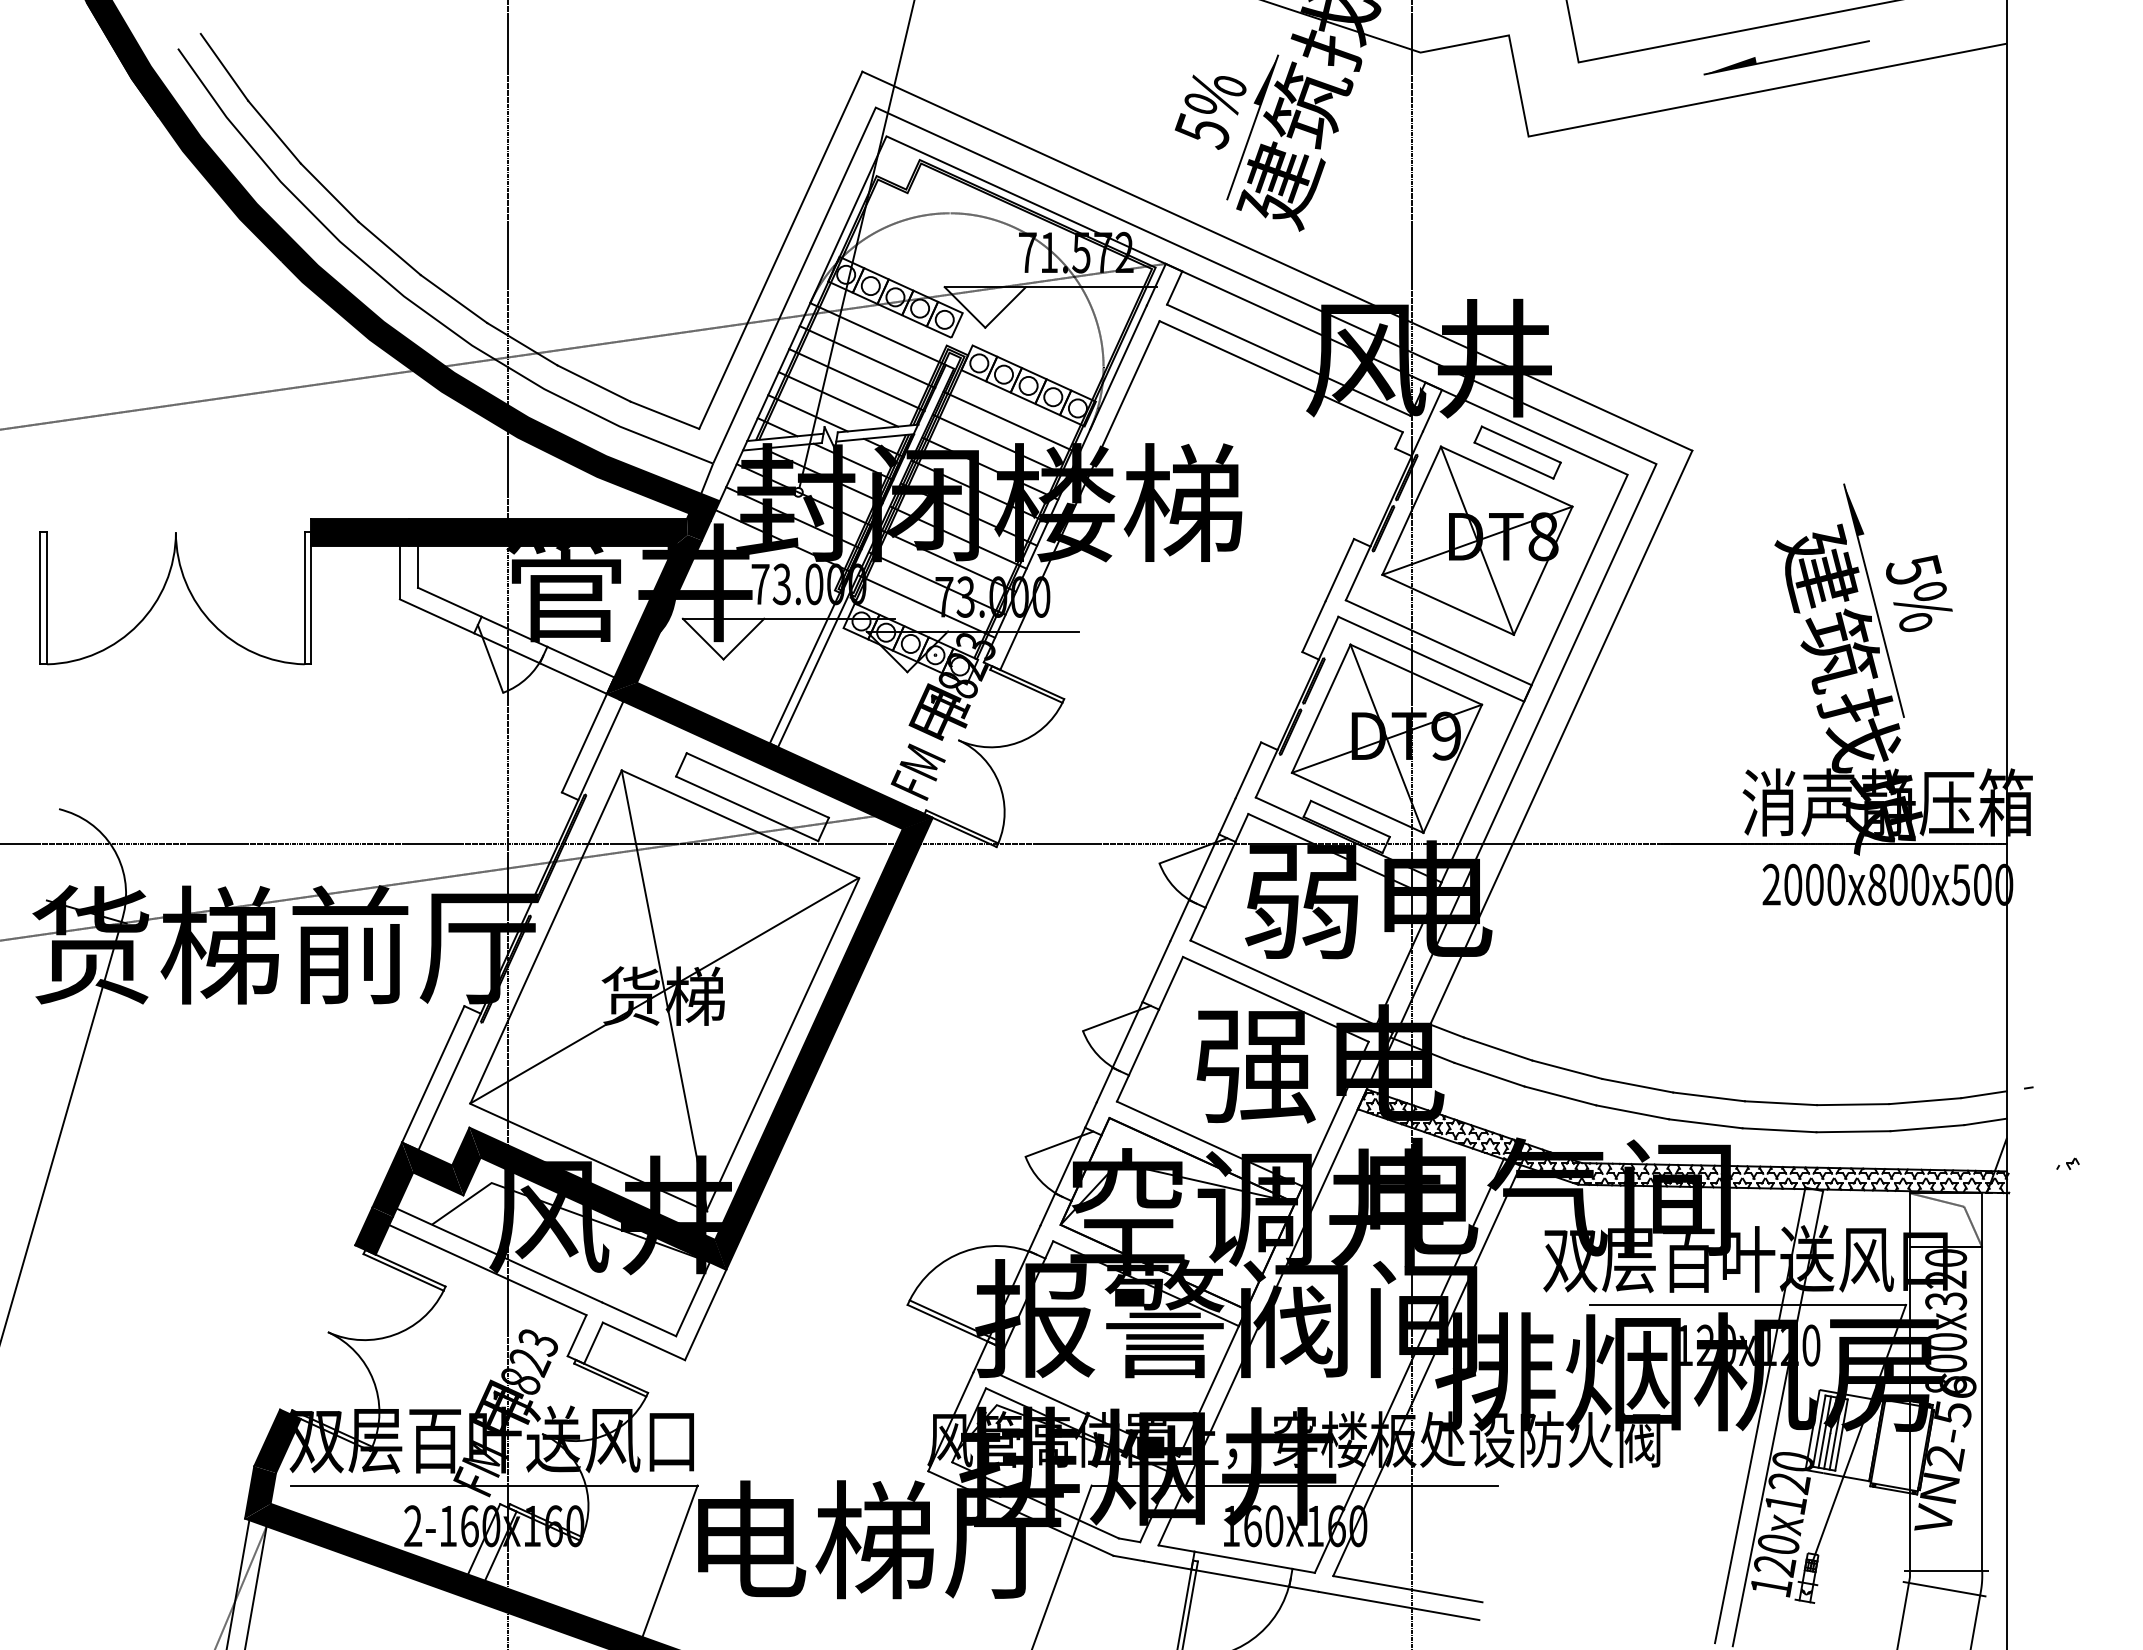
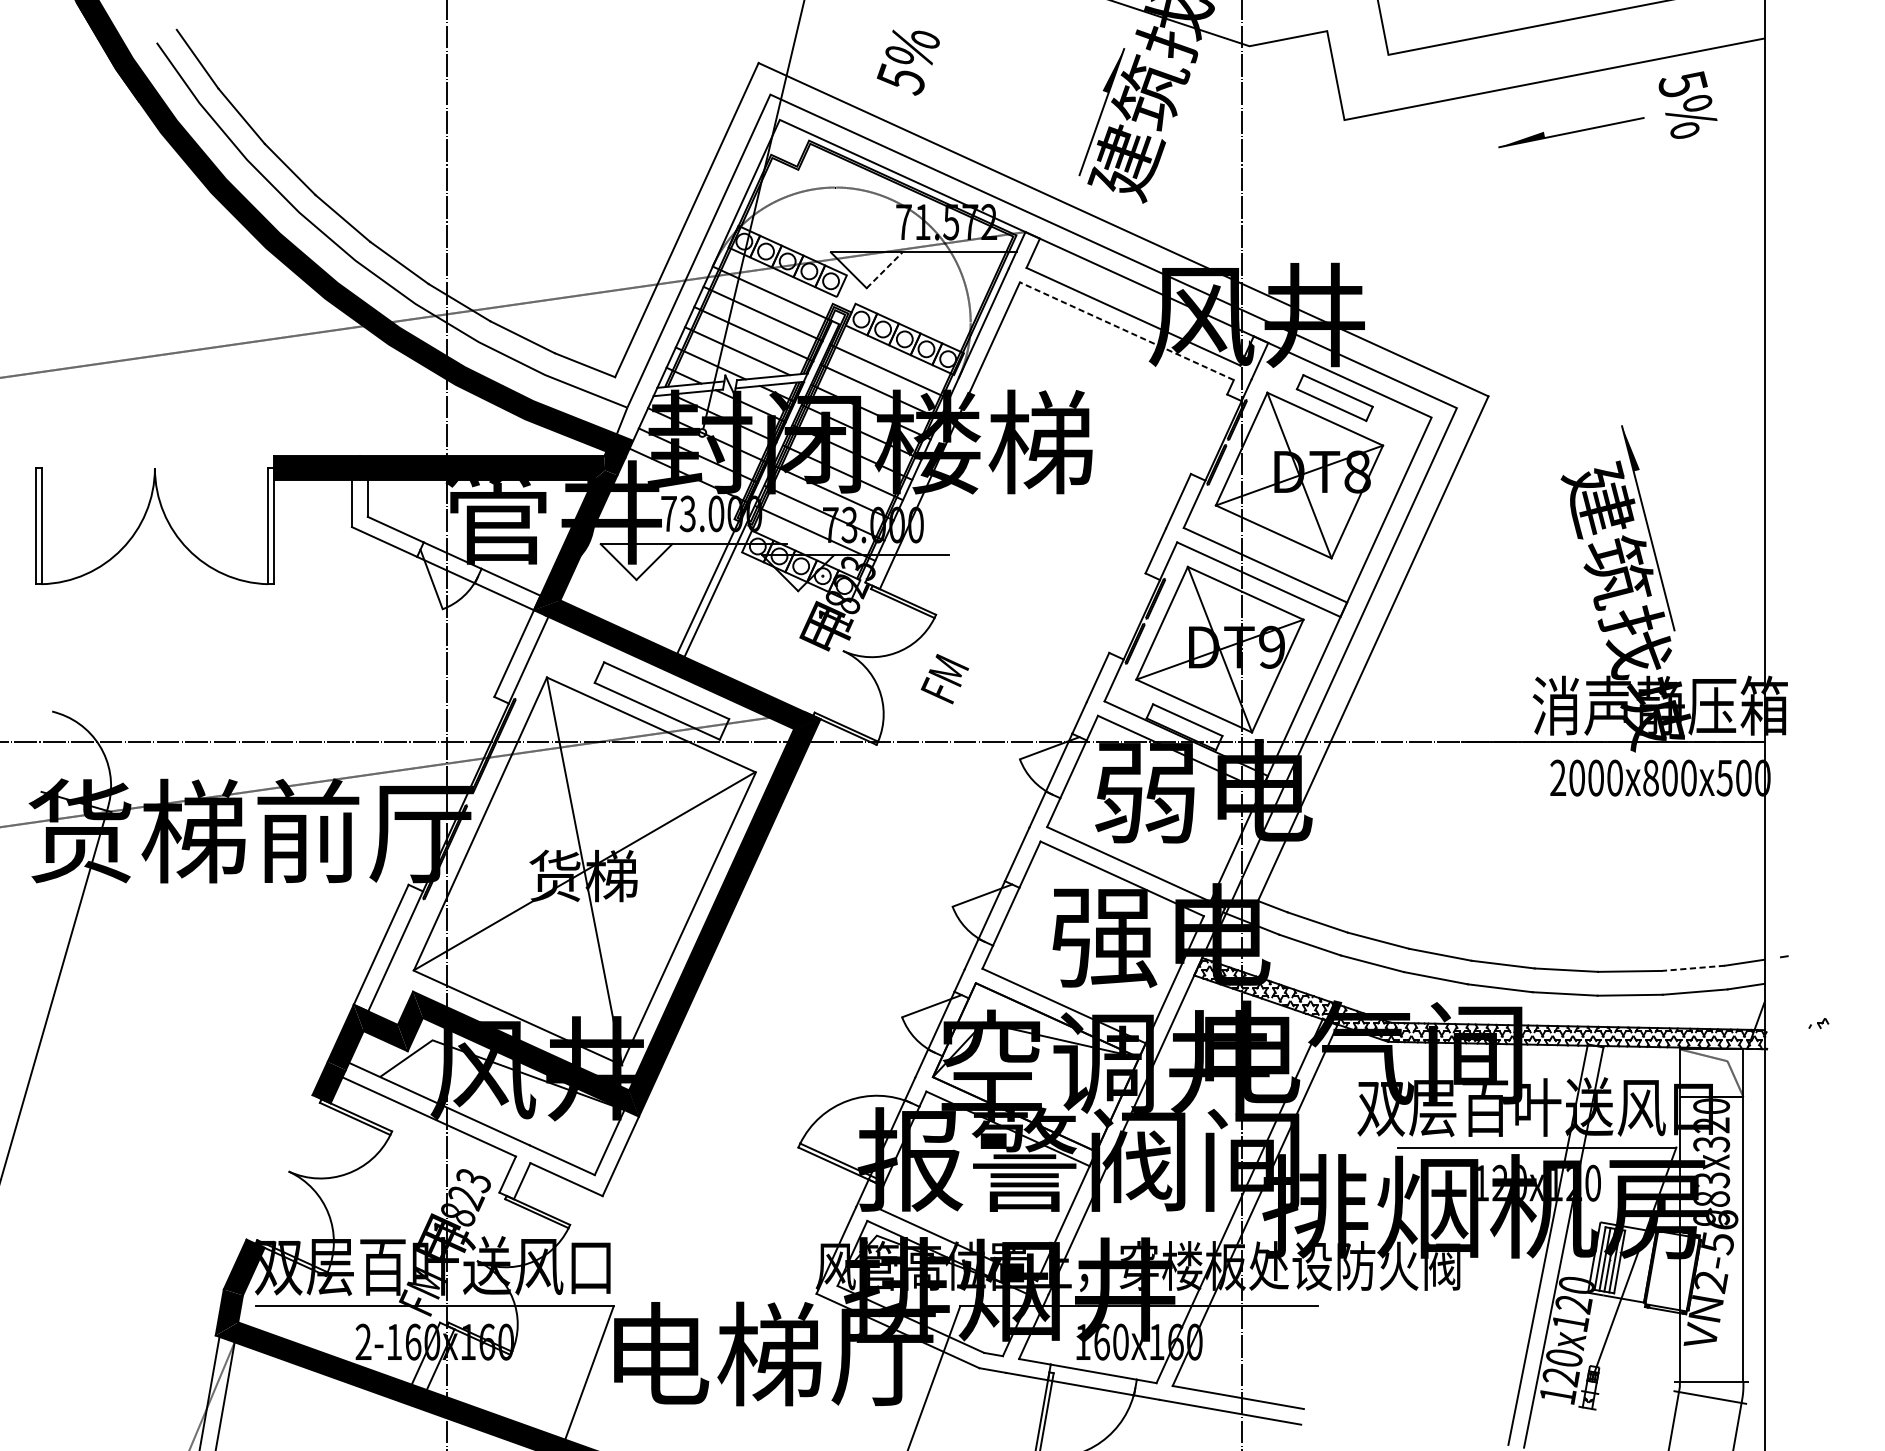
part: (1786, 57) -> (1571, 132), moved
text: (1210, 111) -> (908, 61), moved
line: (1005, 307) -> (884, 270), solid -> dashed
line: (1281, 376) -> (1127, 331), solid -> dashed
text: (1919, 593) -> (1688, 105), moved
text: (917, 771) -> (944, 678), moved
line: (1924, 1101) -> (1692, 968), solid -> dashed
text: (1946, 1363) -> (1711, 1199), 800x320 -> 983x320

